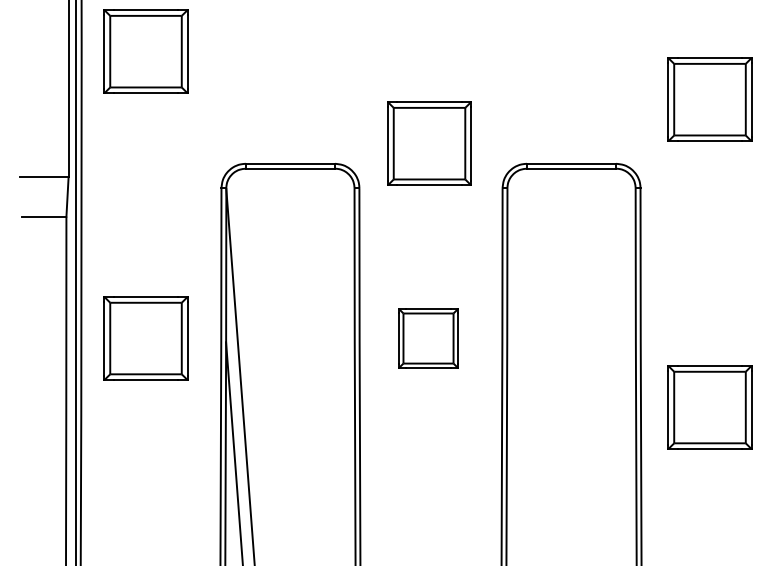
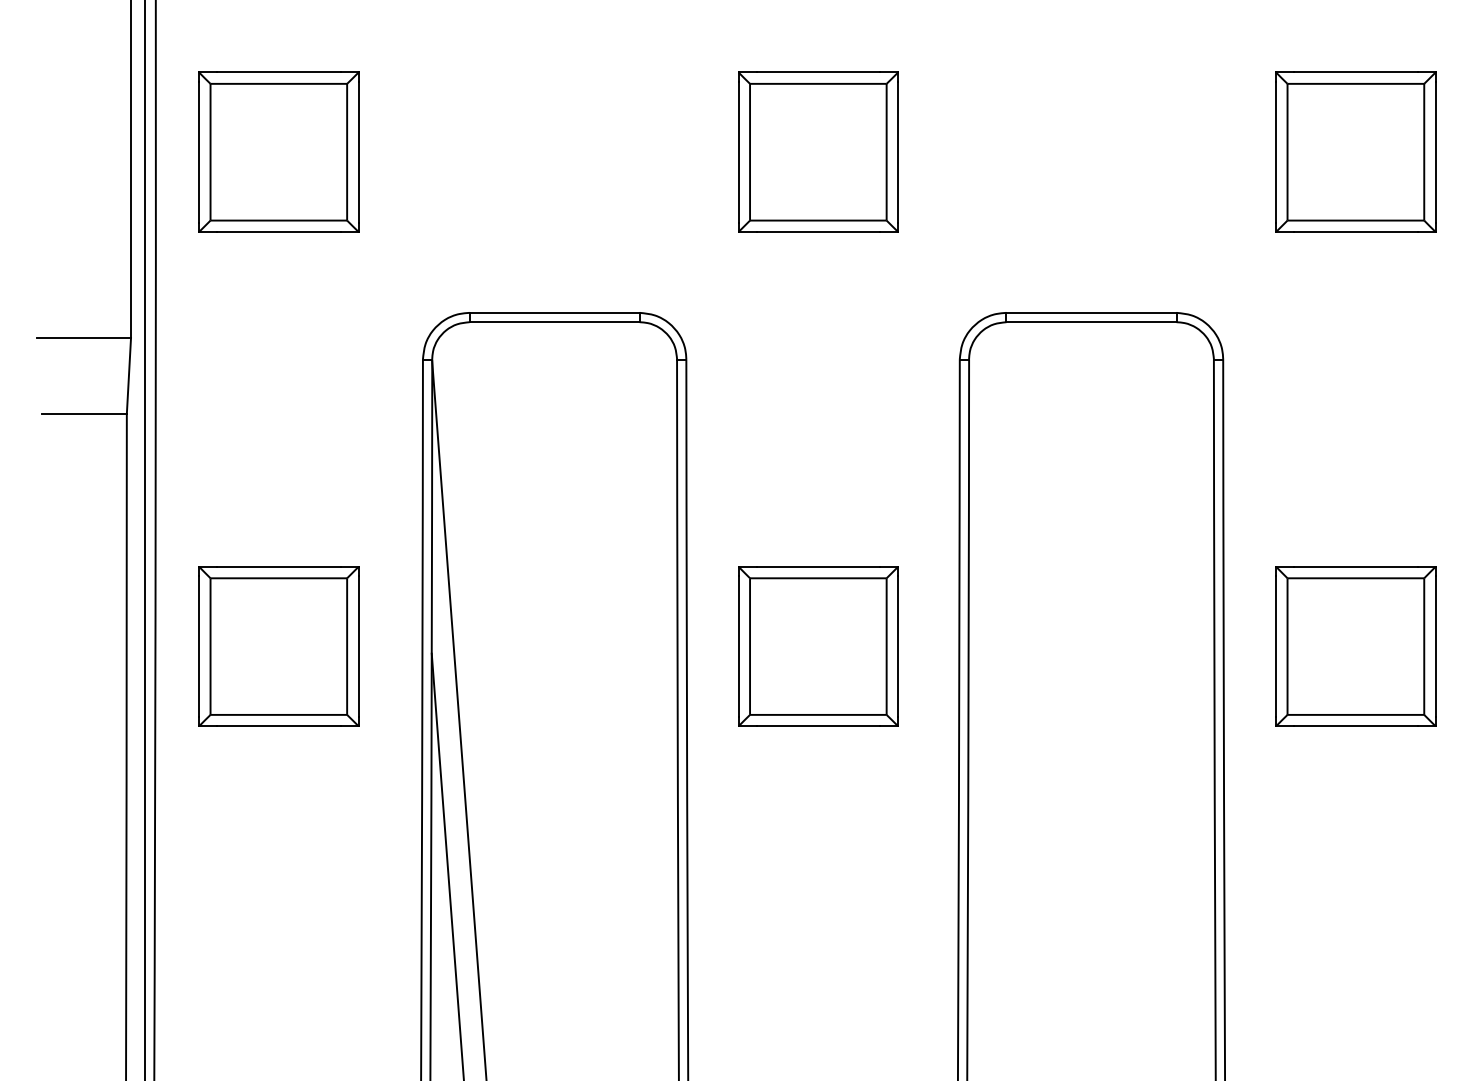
part: (145, 51) -> (277, 151), moved
part: (709, 99) -> (1354, 151), moved
part: (429, 143) -> (818, 151), moved
part: (428, 338) -> (818, 646), size x1.43
part: (709, 407) -> (1354, 646), moved

